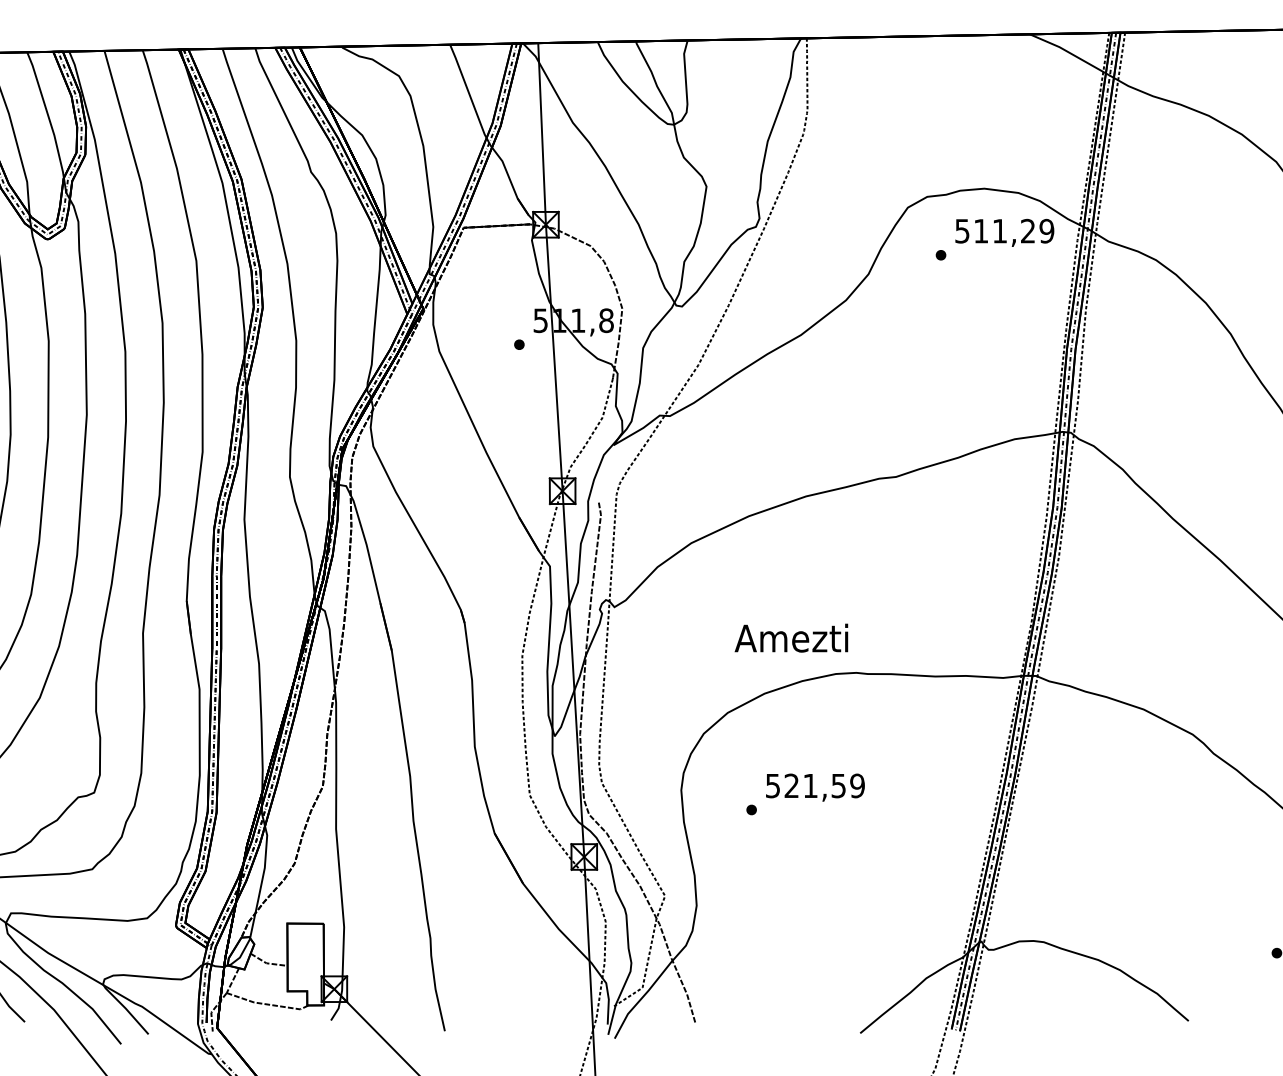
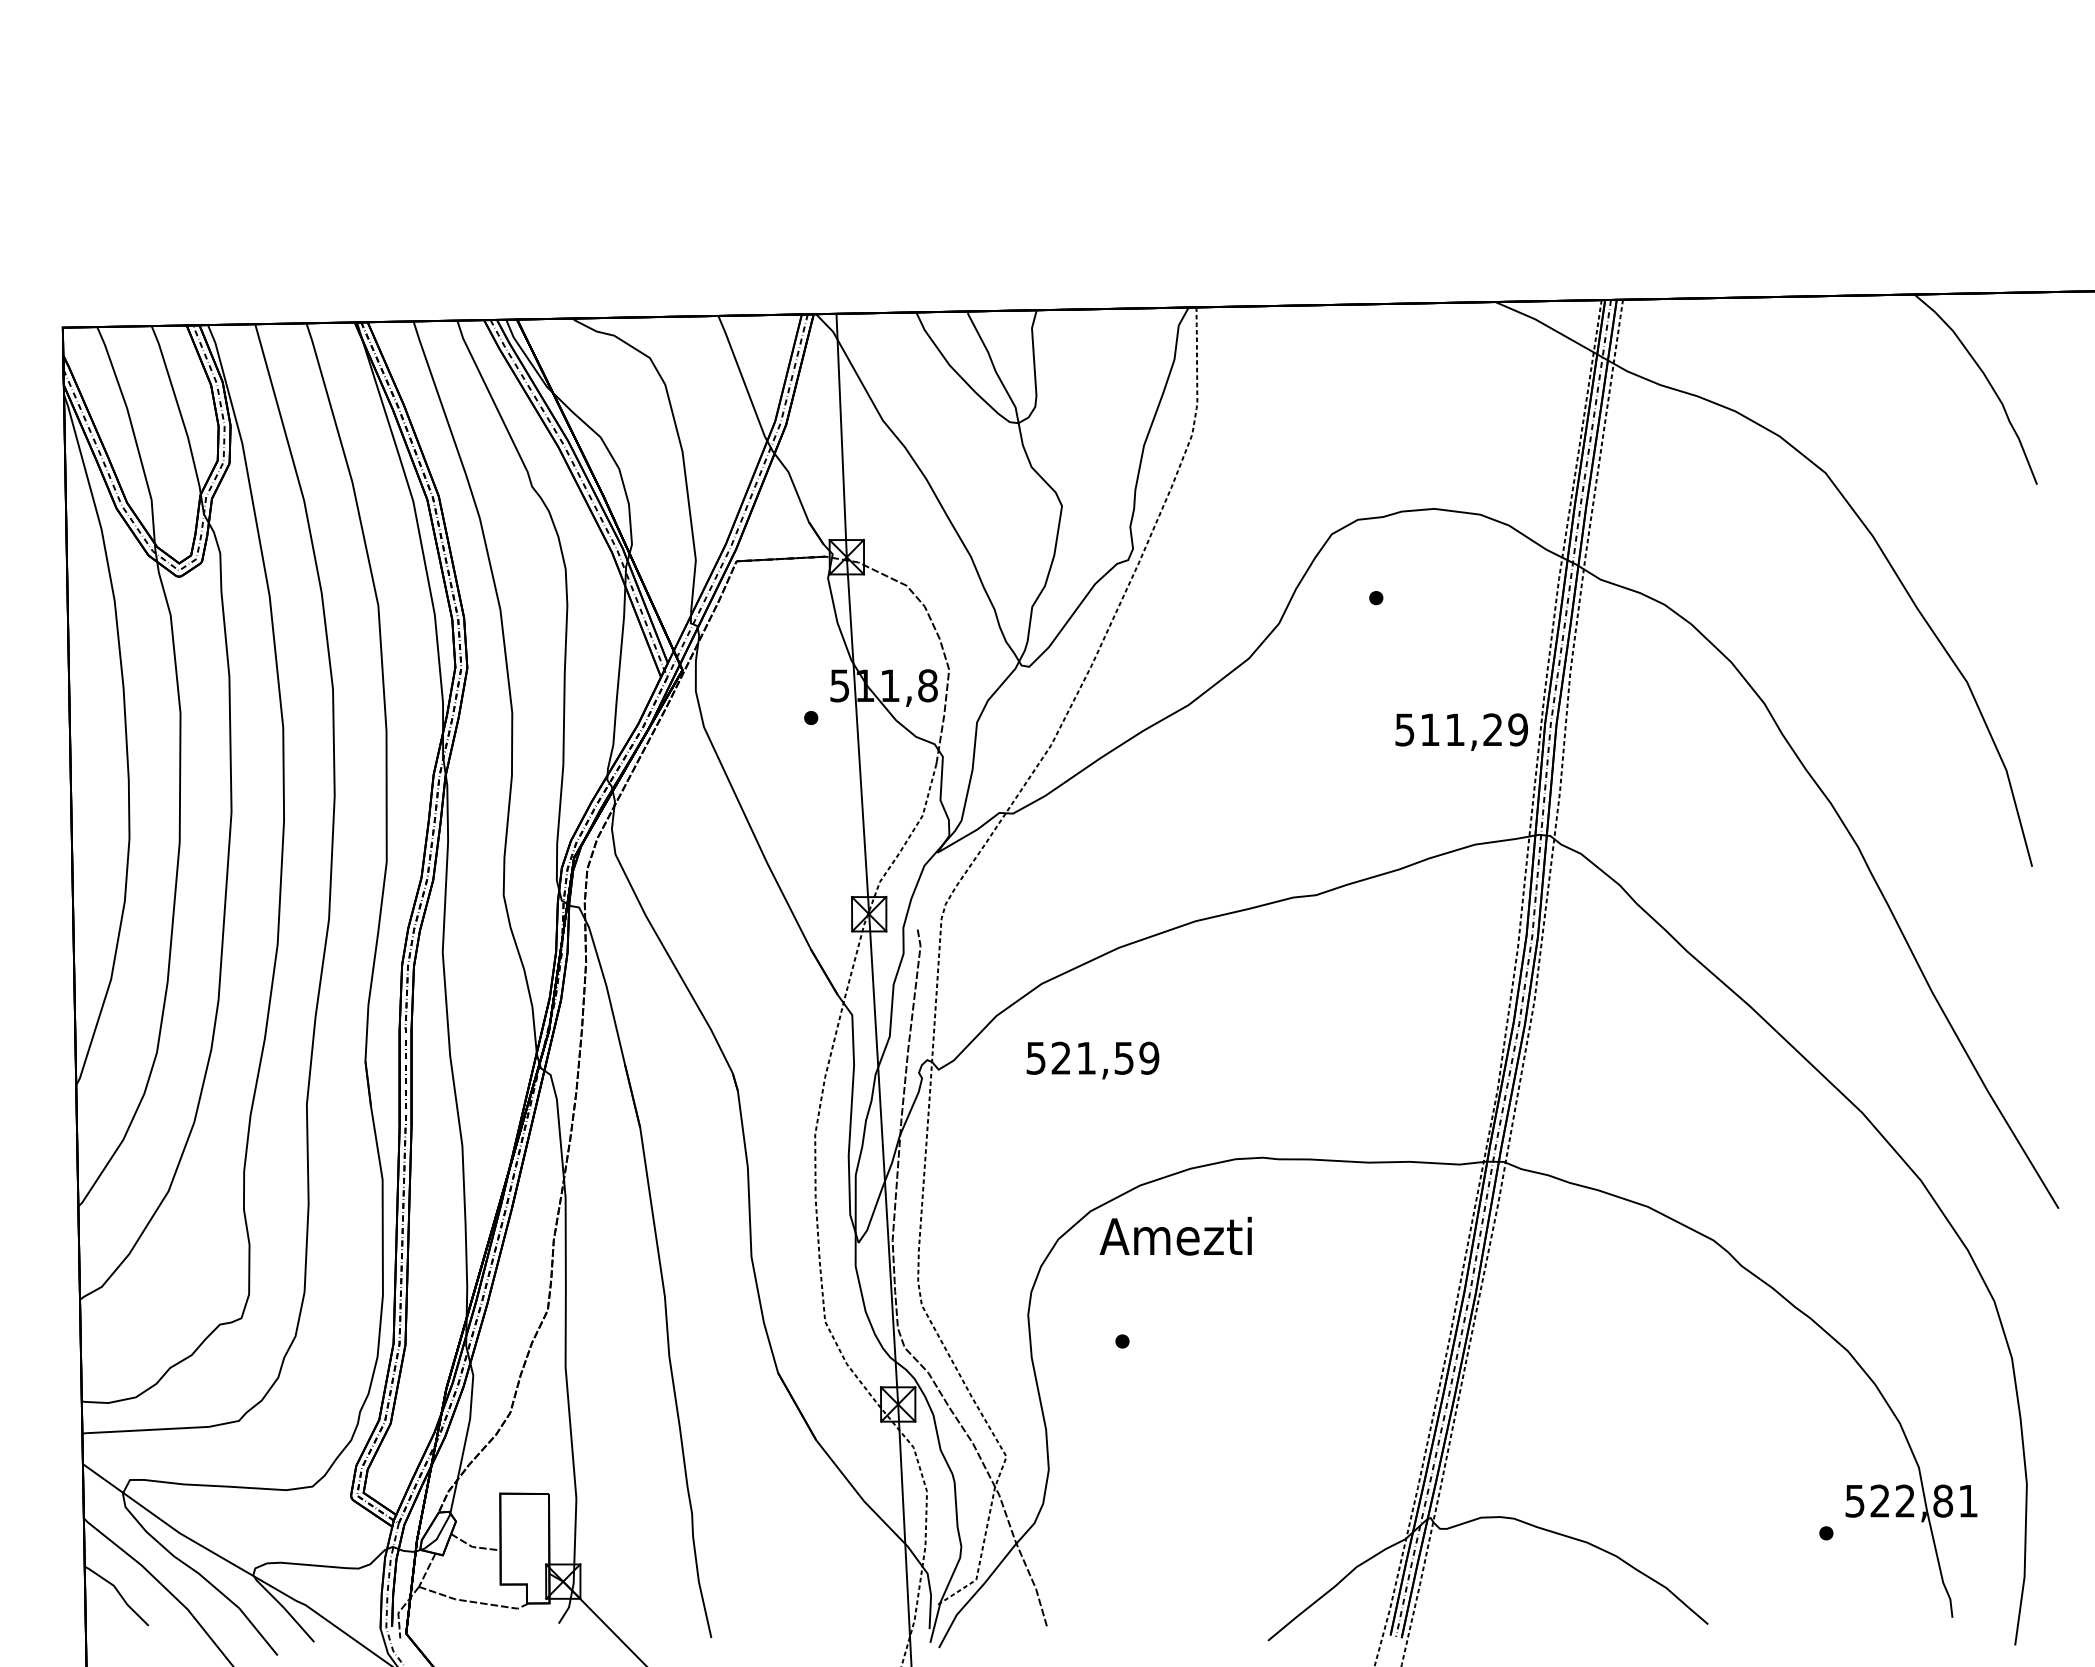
text: (1004, 232) -> (1461, 731), moved
text: (791, 637) -> (1175, 1235), moved
text: (815, 787) -> (1092, 1060), moved

